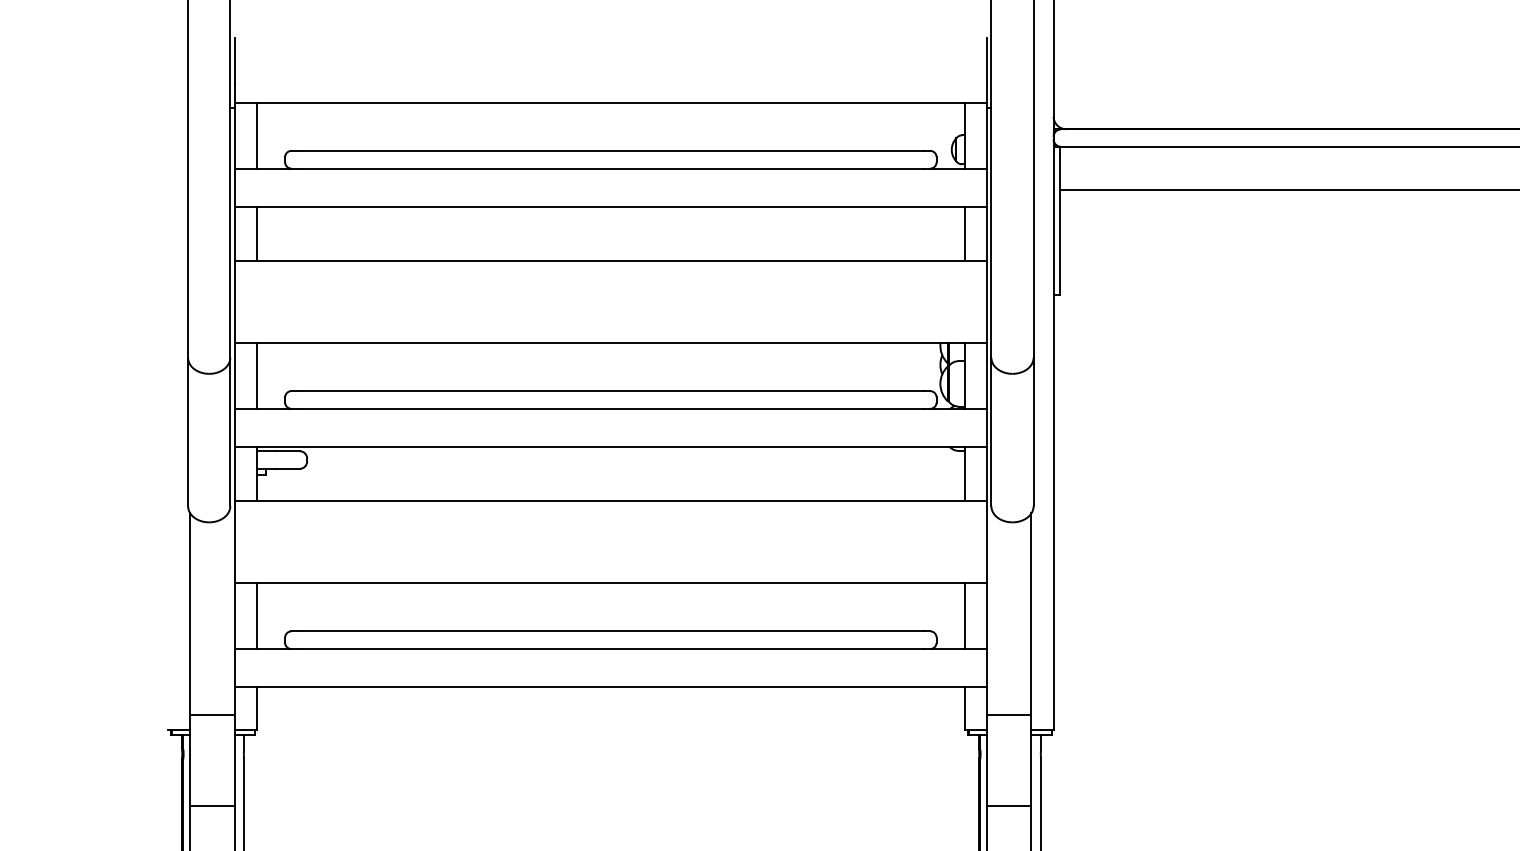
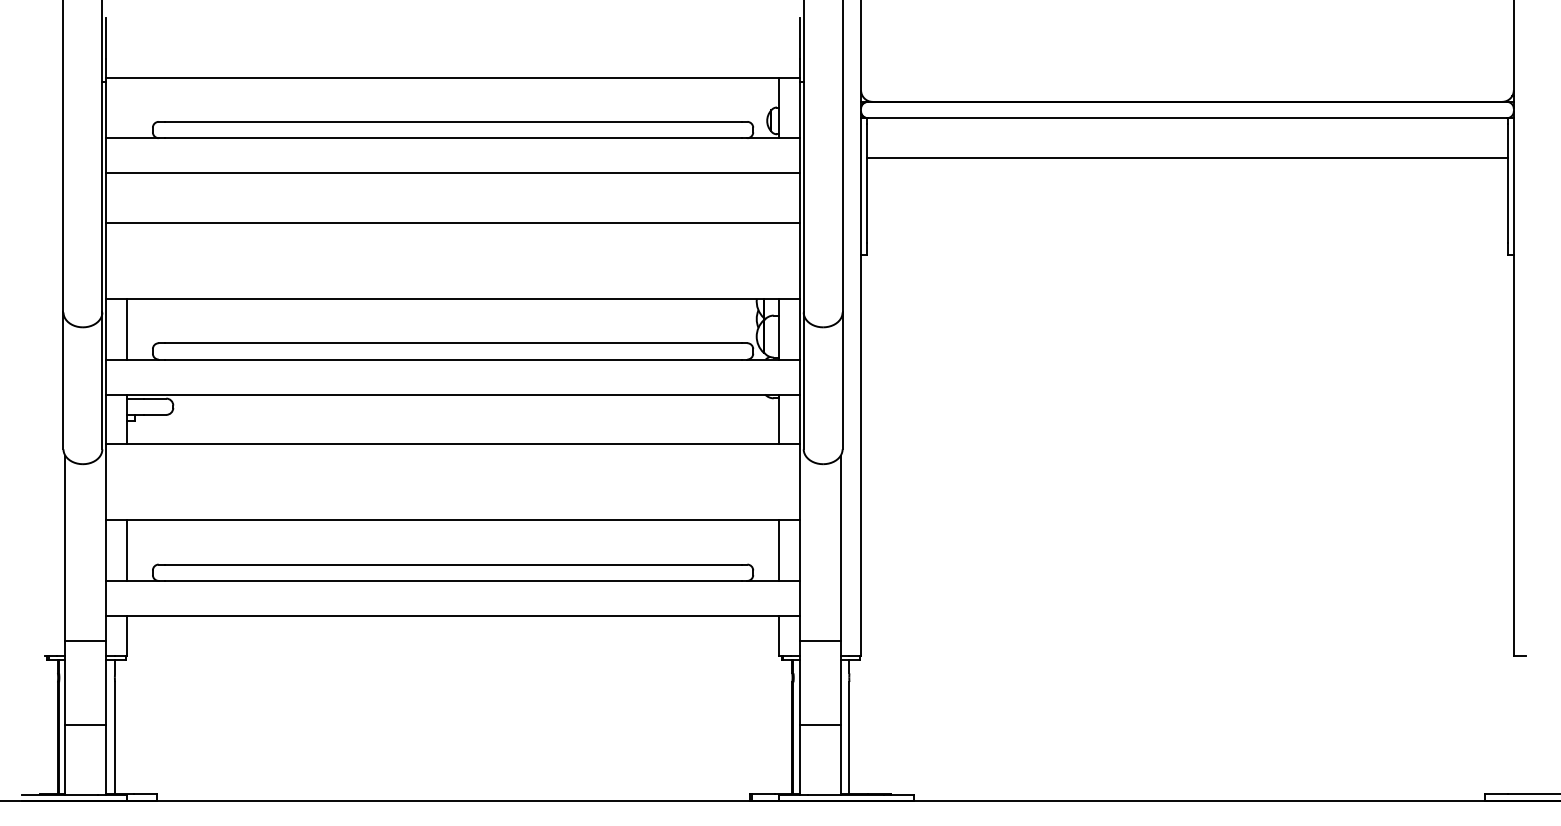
line: (256, 135) -> (126, 107), removed
line: (256, 234) -> (126, 198), removed
line: (965, 234) -> (779, 198), removed

